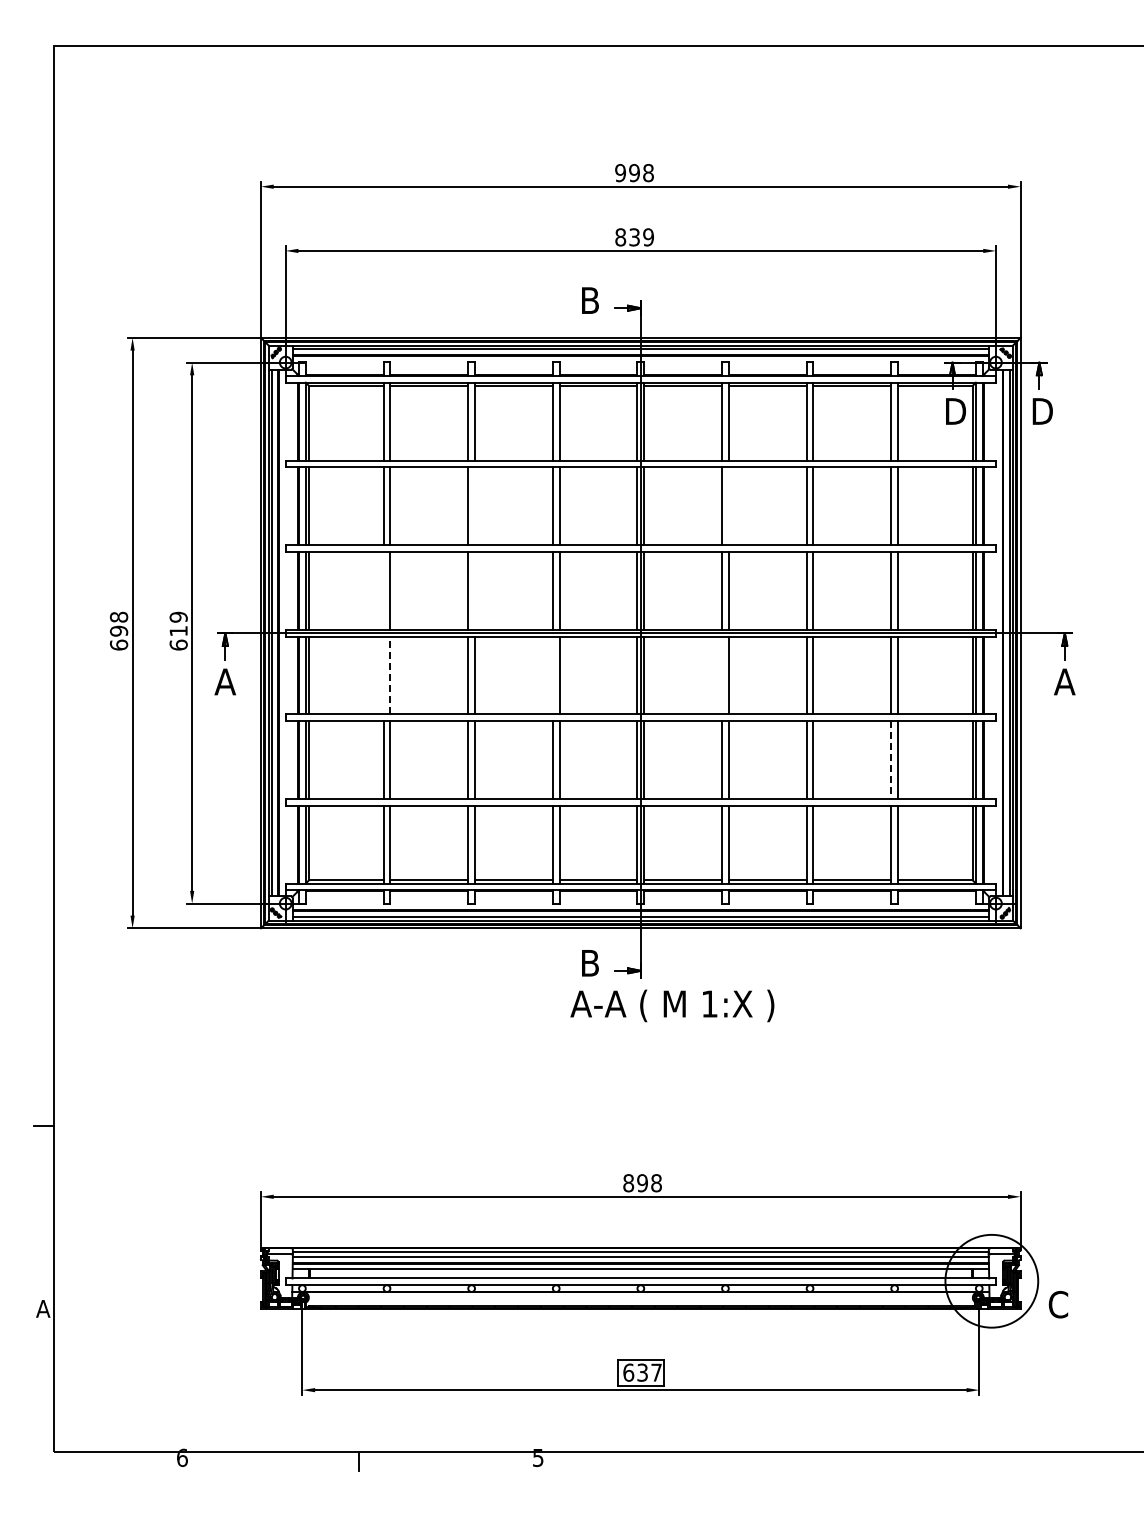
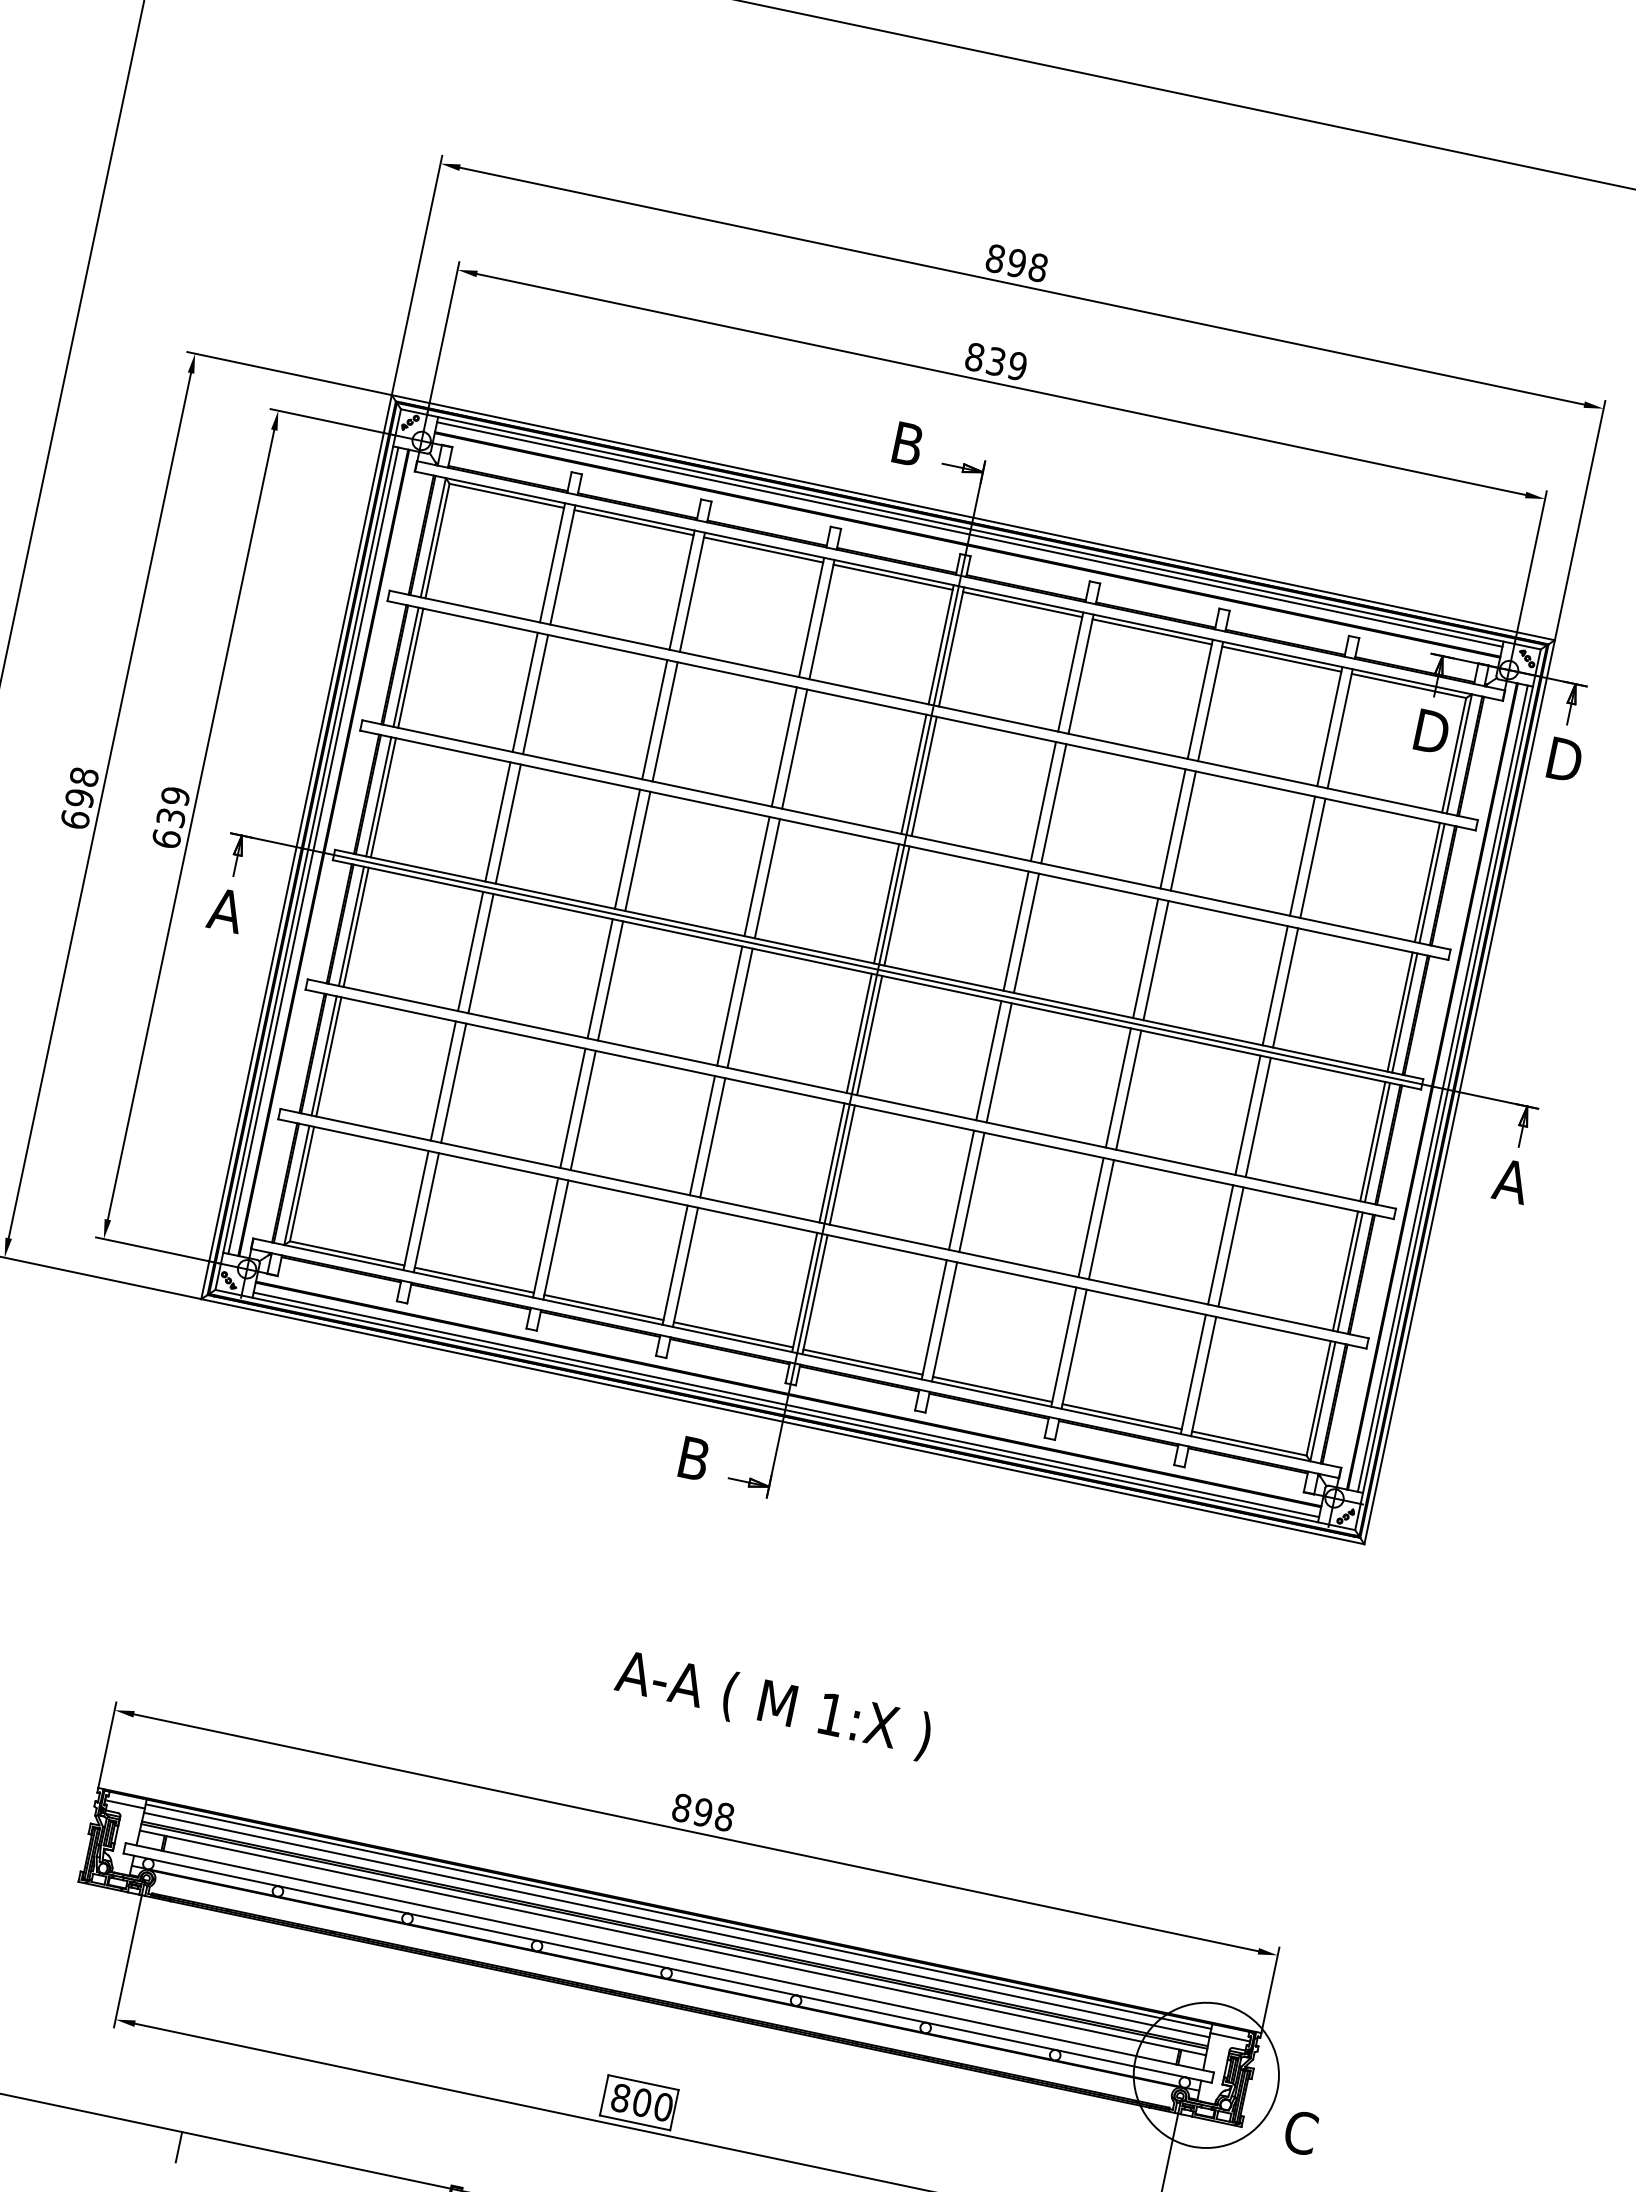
text: (620, 173) -> (995, 259), 998 -> 898
line: (475, 506) -> (665, 722), added
line: (728, 506) -> (1053, 804), added
line: (383, 590) -> (497, 821), added
line: (475, 590) -> (638, 851), added
text: (178, 631) -> (170, 818), 619 -> 639
line: (383, 675) -> (470, 951), added
line: (390, 675) -> (481, 953), dashed -> solid
line: (552, 675) -> (729, 1006), added
line: (722, 675) -> (989, 1060), added
line: (891, 760) -> (1220, 1245), dashed -> solid
text: (672, 1005) -> (773, 1704), moved
text: (642, 1372) -> (642, 2102), 637 -> 800

